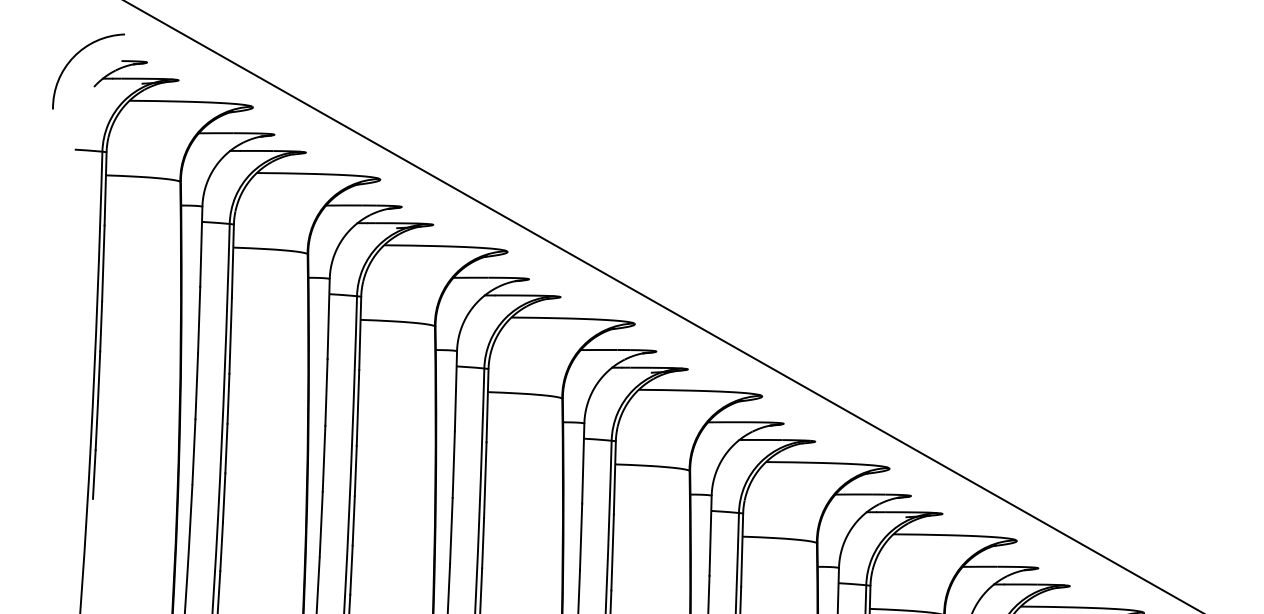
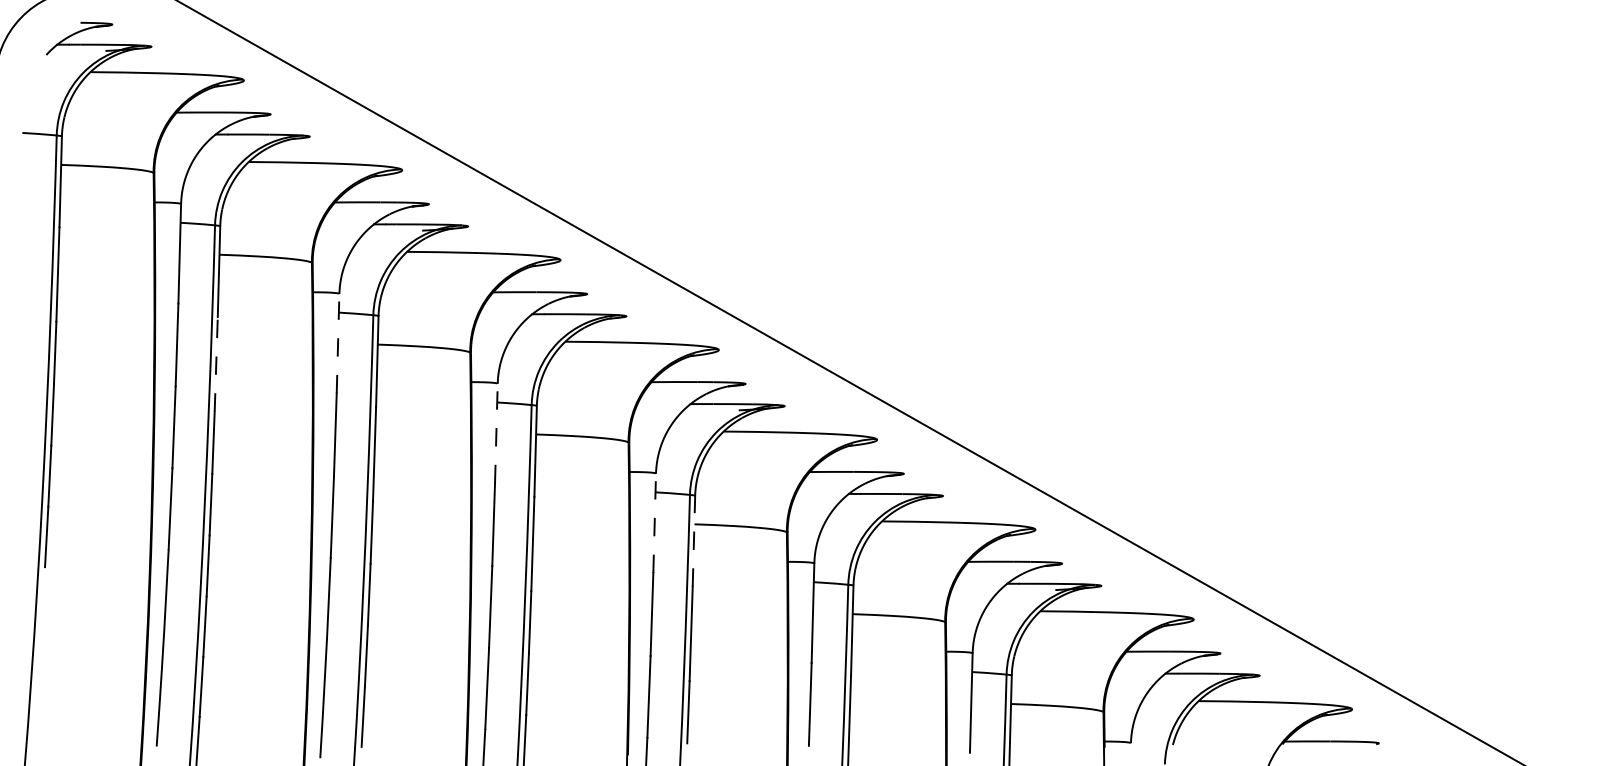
line: (329, 318) -> (338, 343), solid -> dashed
line: (230, 335) -> (216, 363), solid -> dashed
line: (456, 391) -> (496, 433), solid -> dashed
line: (583, 463) -> (654, 523), solid -> dashed
line: (614, 477) -> (693, 540), solid -> dashed

